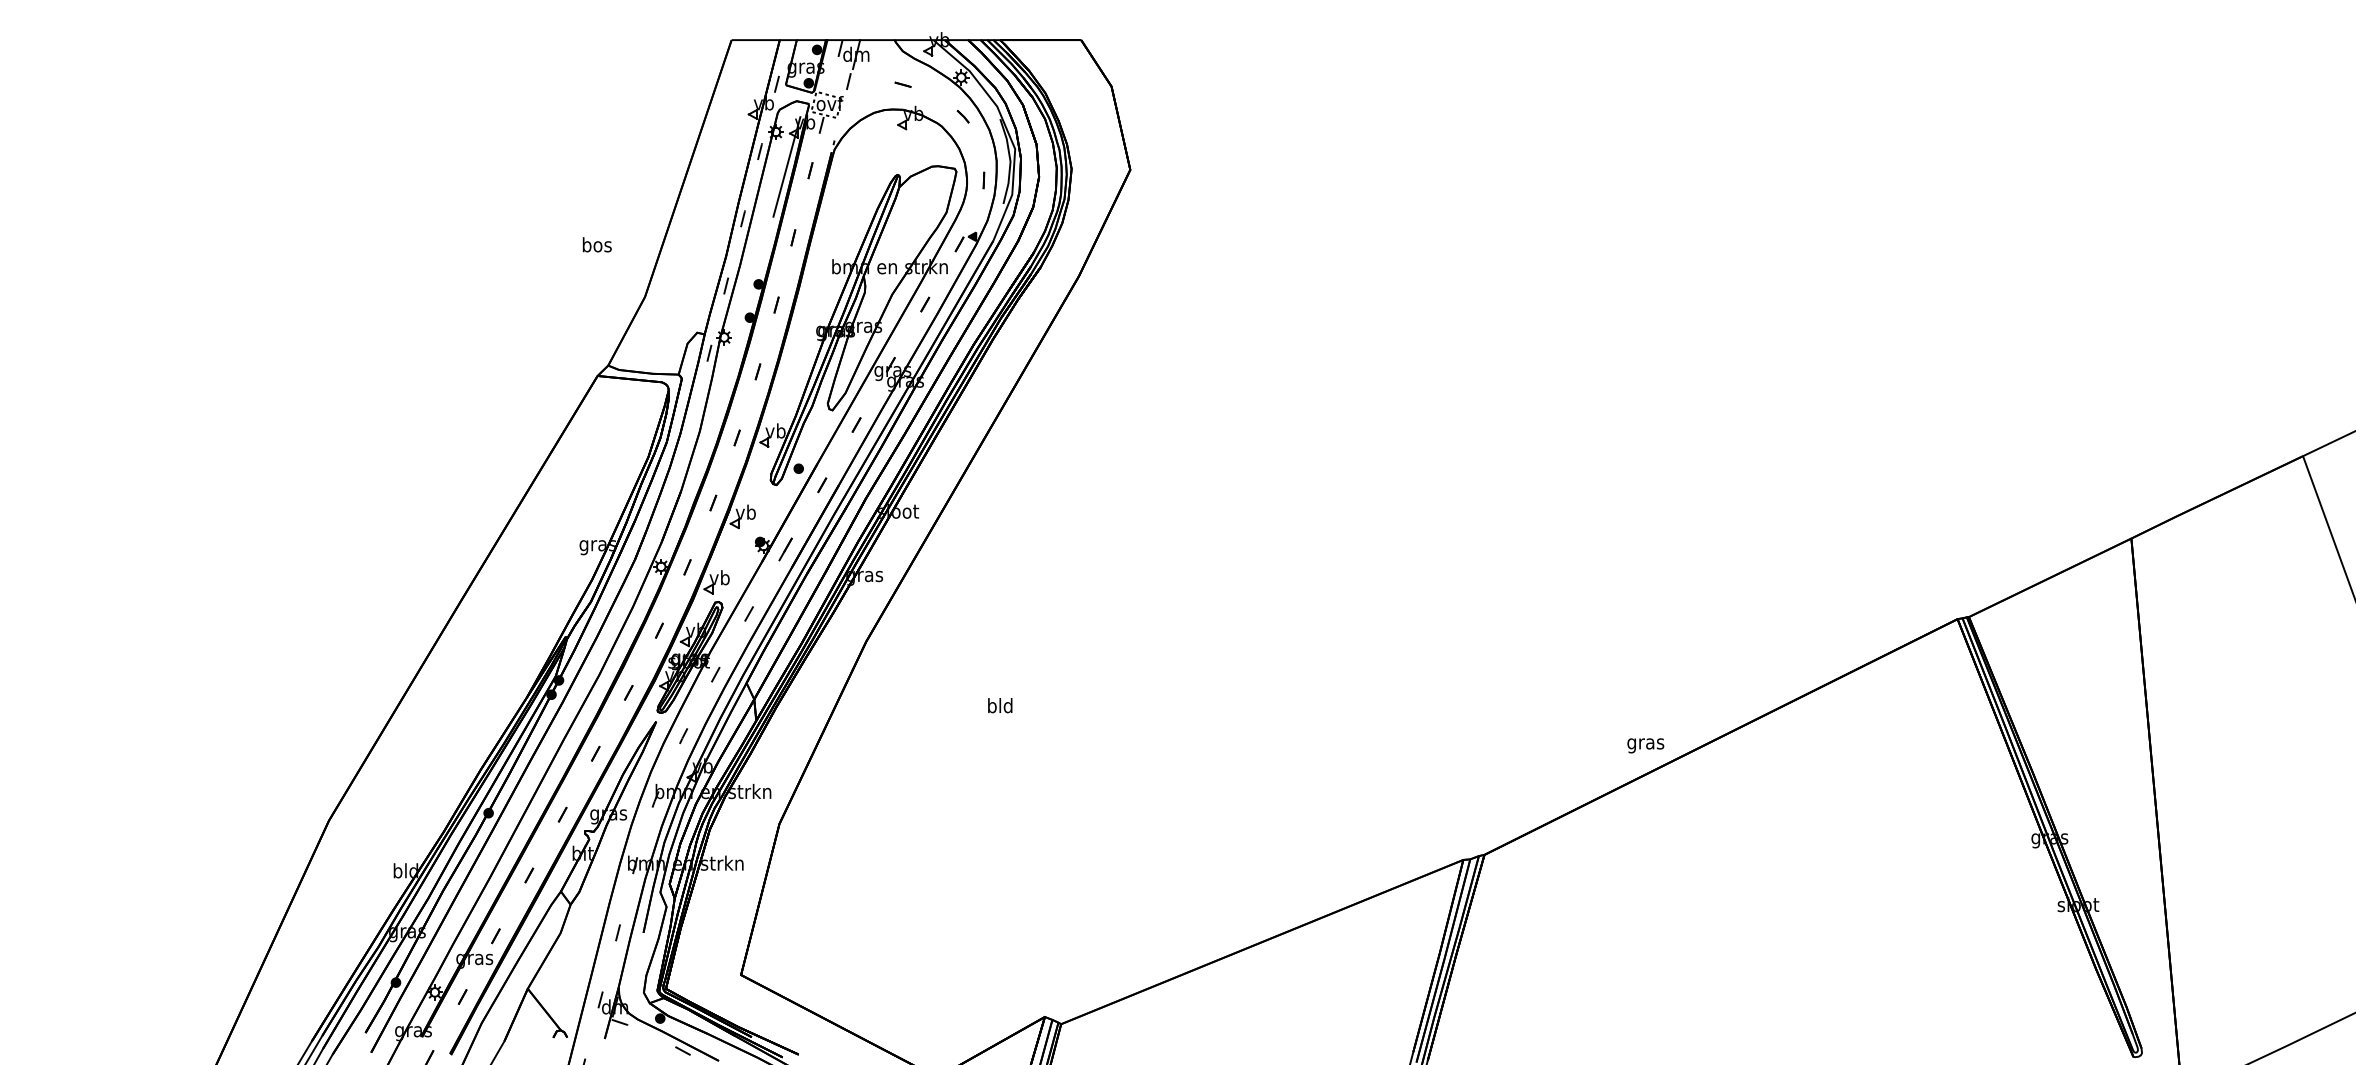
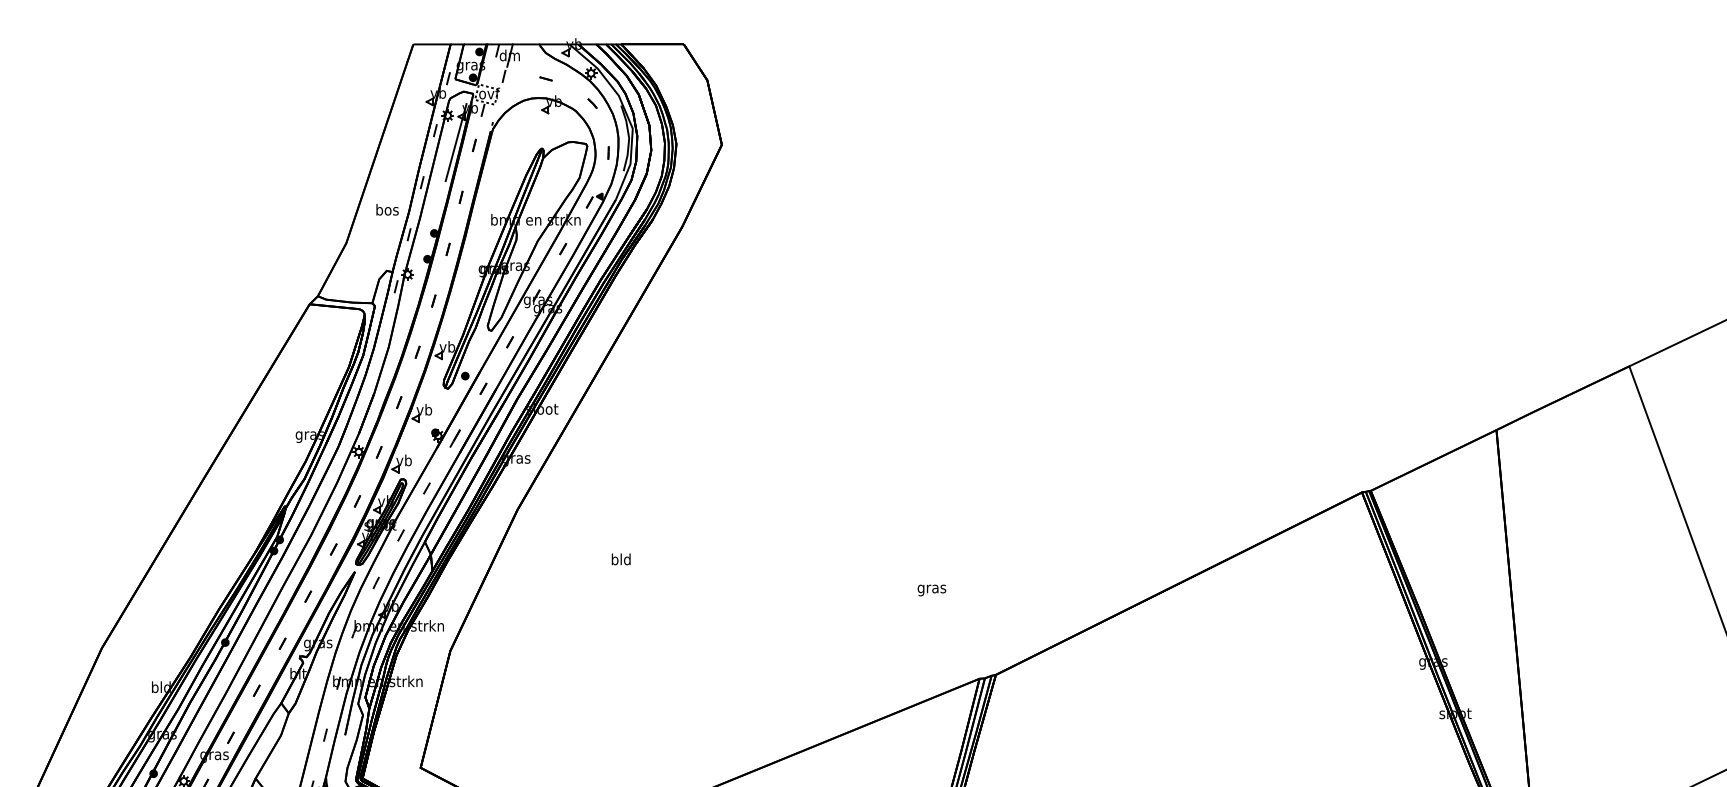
text: (596, 244) -> (386, 209), moved
text: (1645, 745) -> (931, 590), moved

